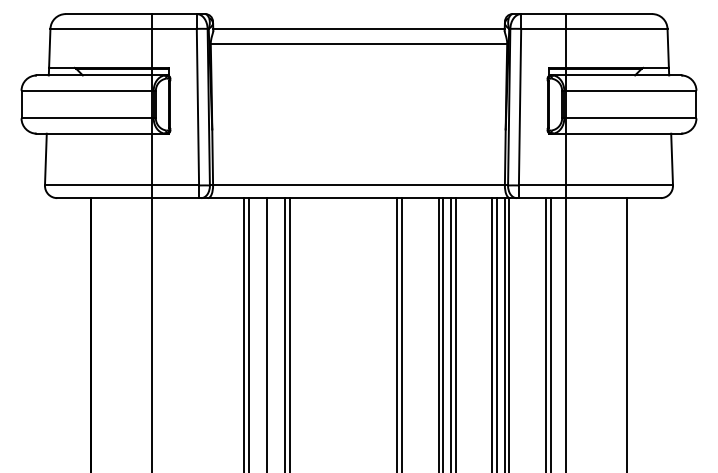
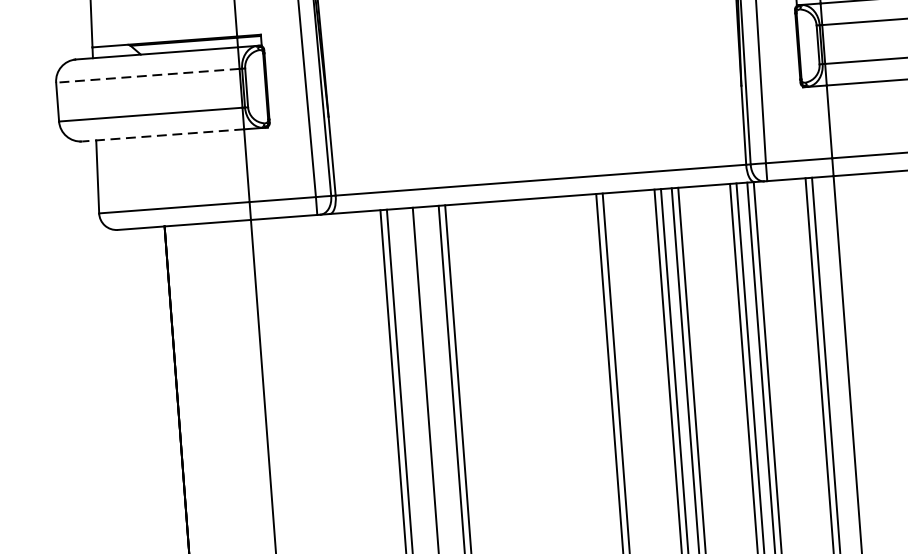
line: (86, 90) -> (147, 75), solid -> dashed
line: (94, 133) -> (163, 135), solid -> dashed

